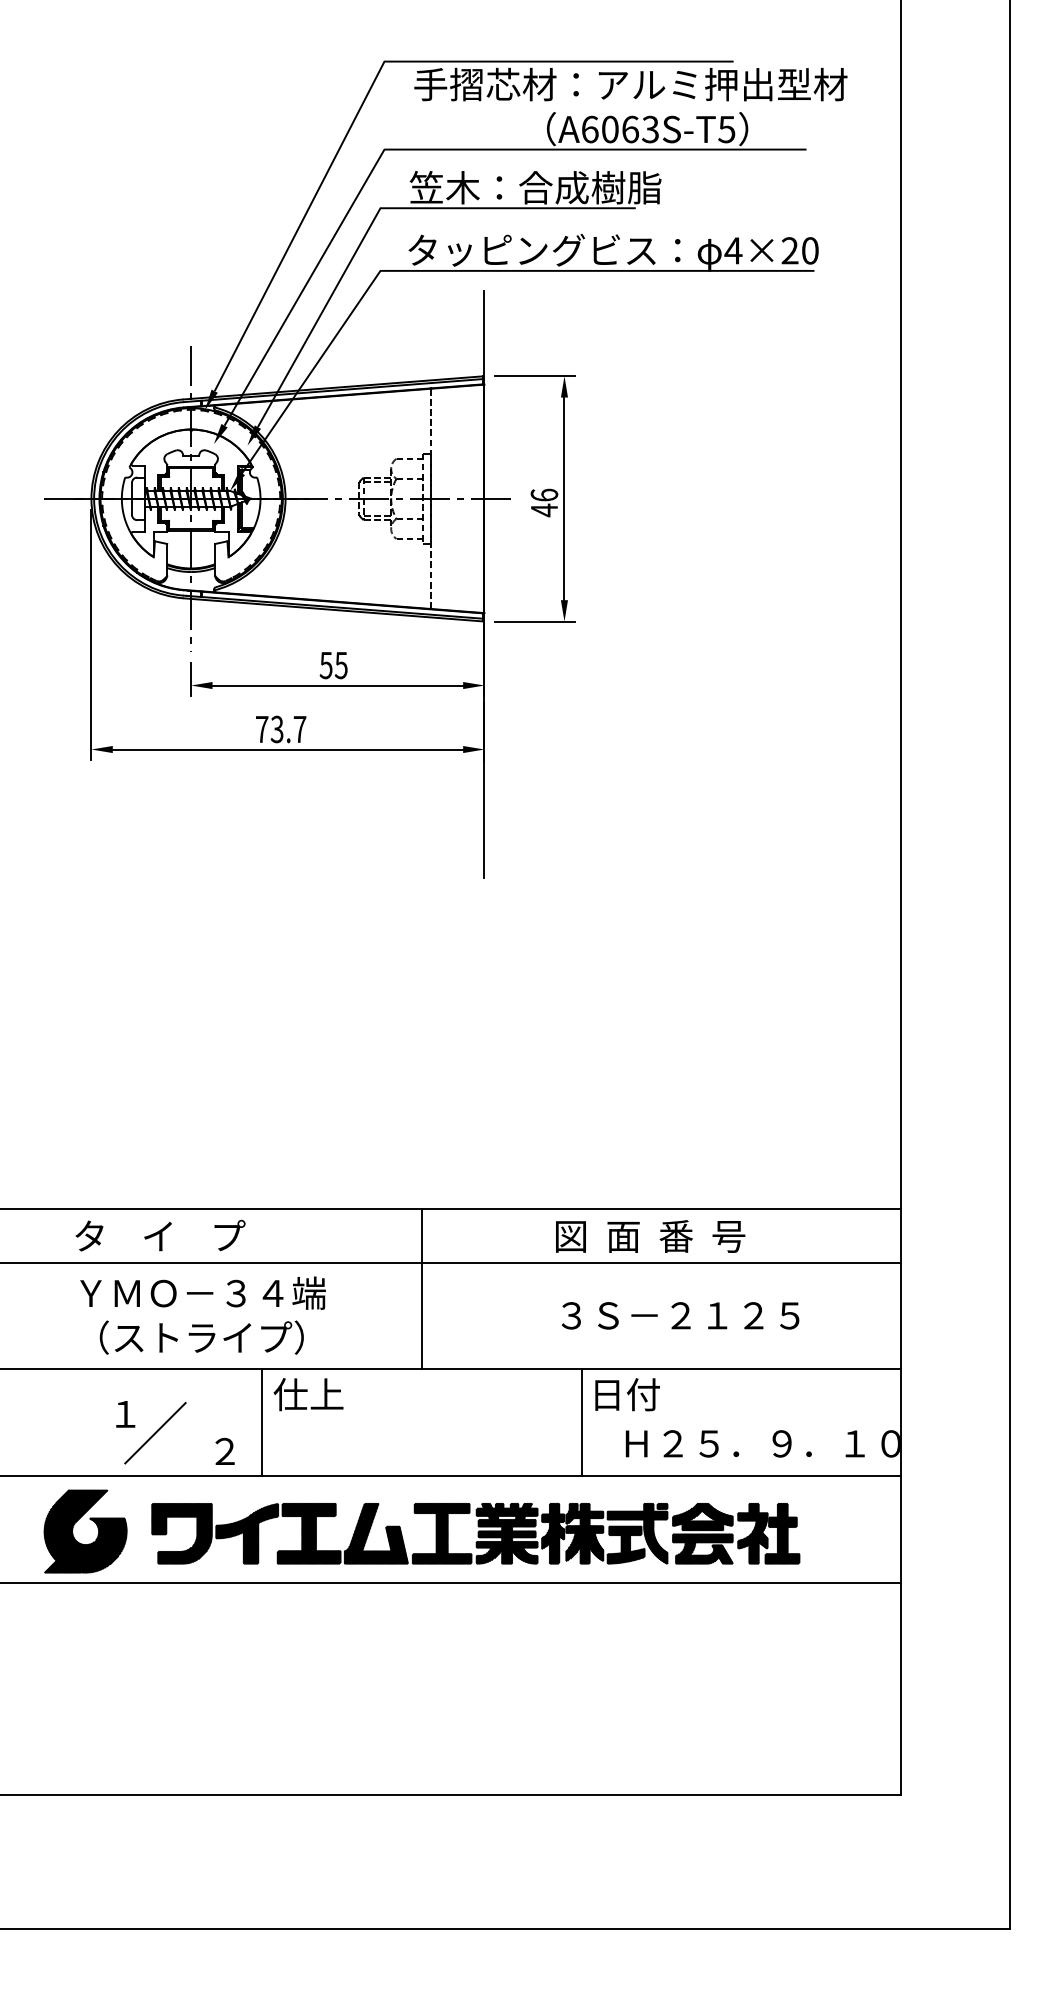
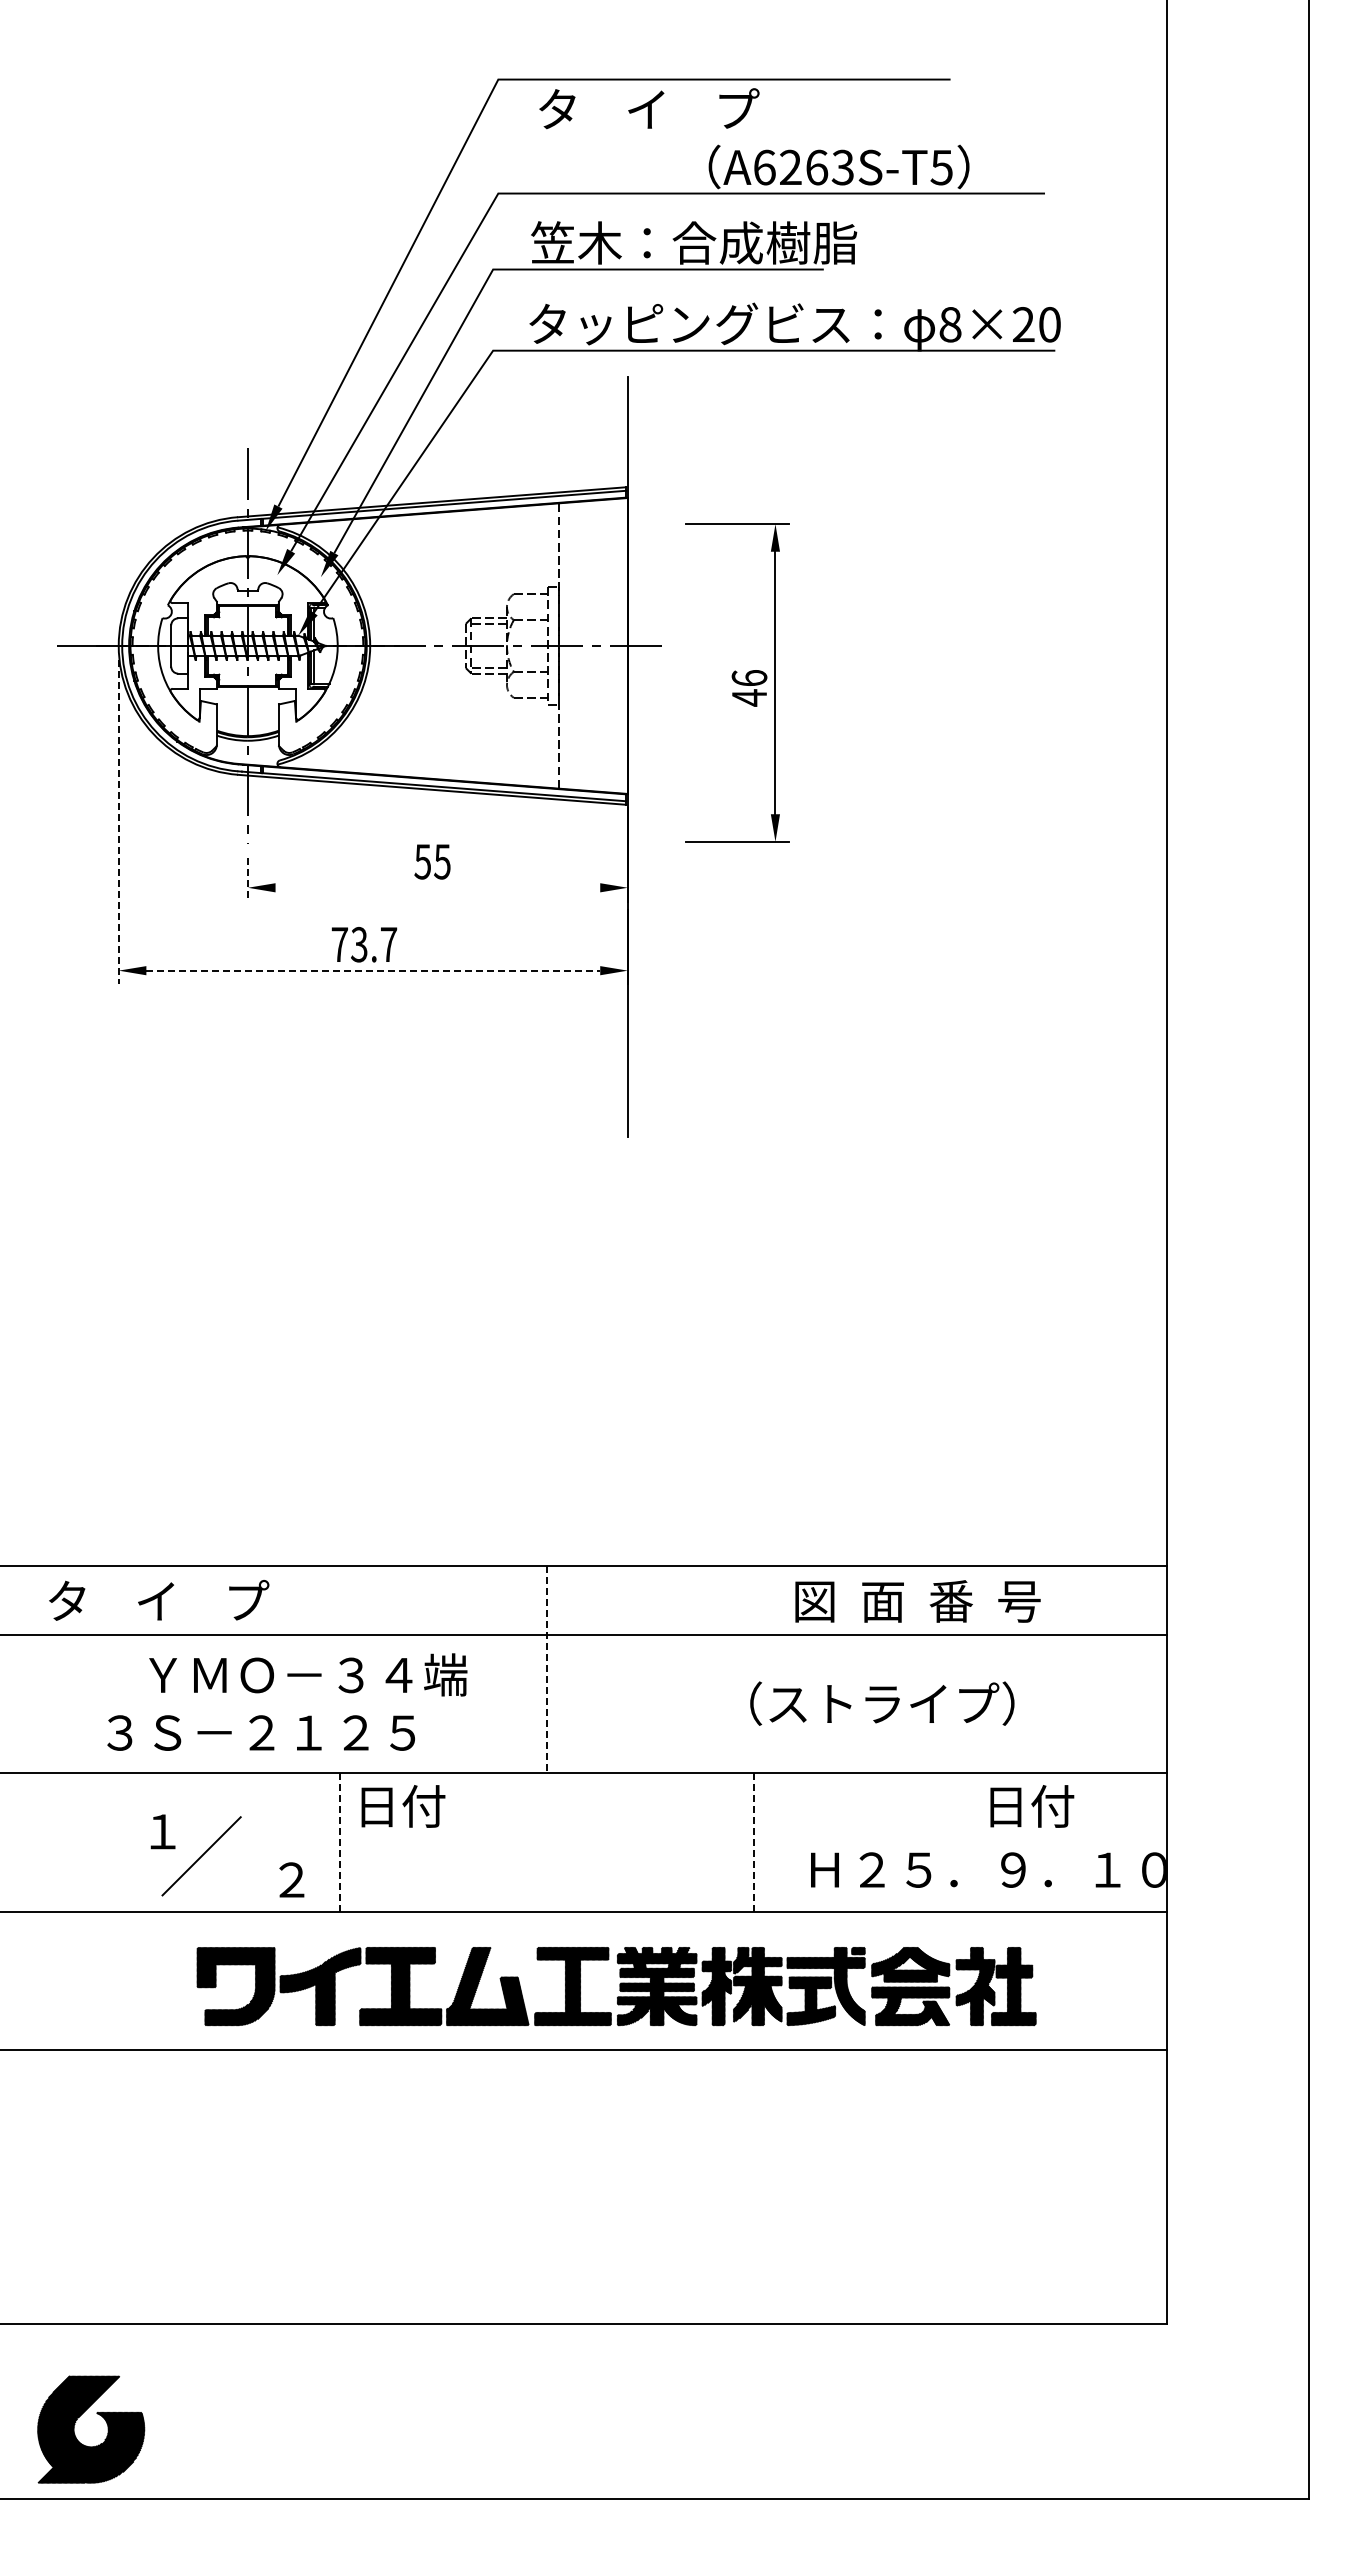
text: (630, 83) -> (817, 108), 手摺芯材：アルミ押出型材 -> タ    イ    プ
text: (610, 129) -> (790, 167), A6063S-T5 -> A6263S-T5
text: (733, 250) -> (950, 324), 4×20 -> 8×20
part: (535, 498) -> (737, 682), moved
line: (91, 635) -> (118, 822), solid -> dashed
line: (190, 679) -> (247, 879), solid -> dashed
line: (337, 685) -> (437, 887), removed
line: (288, 749) -> (373, 970), solid -> dashed
text: (160, 1235) -> (159, 1600), moved
text: (650, 1236) -> (917, 1601), moved
line: (422, 1289) -> (547, 1669), solid -> dashed
text: (203, 1292) -> (308, 1674), moved
text: (680, 1315) -> (881, 1703), ３Ｓ－２１２５ -> （ストライプ）
text: (200, 1337) -> (260, 1732), （ストライプ） -> ３Ｓ－２１２５
text: (308, 1394) -> (399, 1805), 仕上 -> 日付
text: (627, 1394) -> (1032, 1806), moved
line: (261, 1422) -> (339, 1842), solid -> dashed
line: (582, 1422) -> (754, 1842), solid -> dashed
part: (98, 1531) -> (107, 2429), moved

